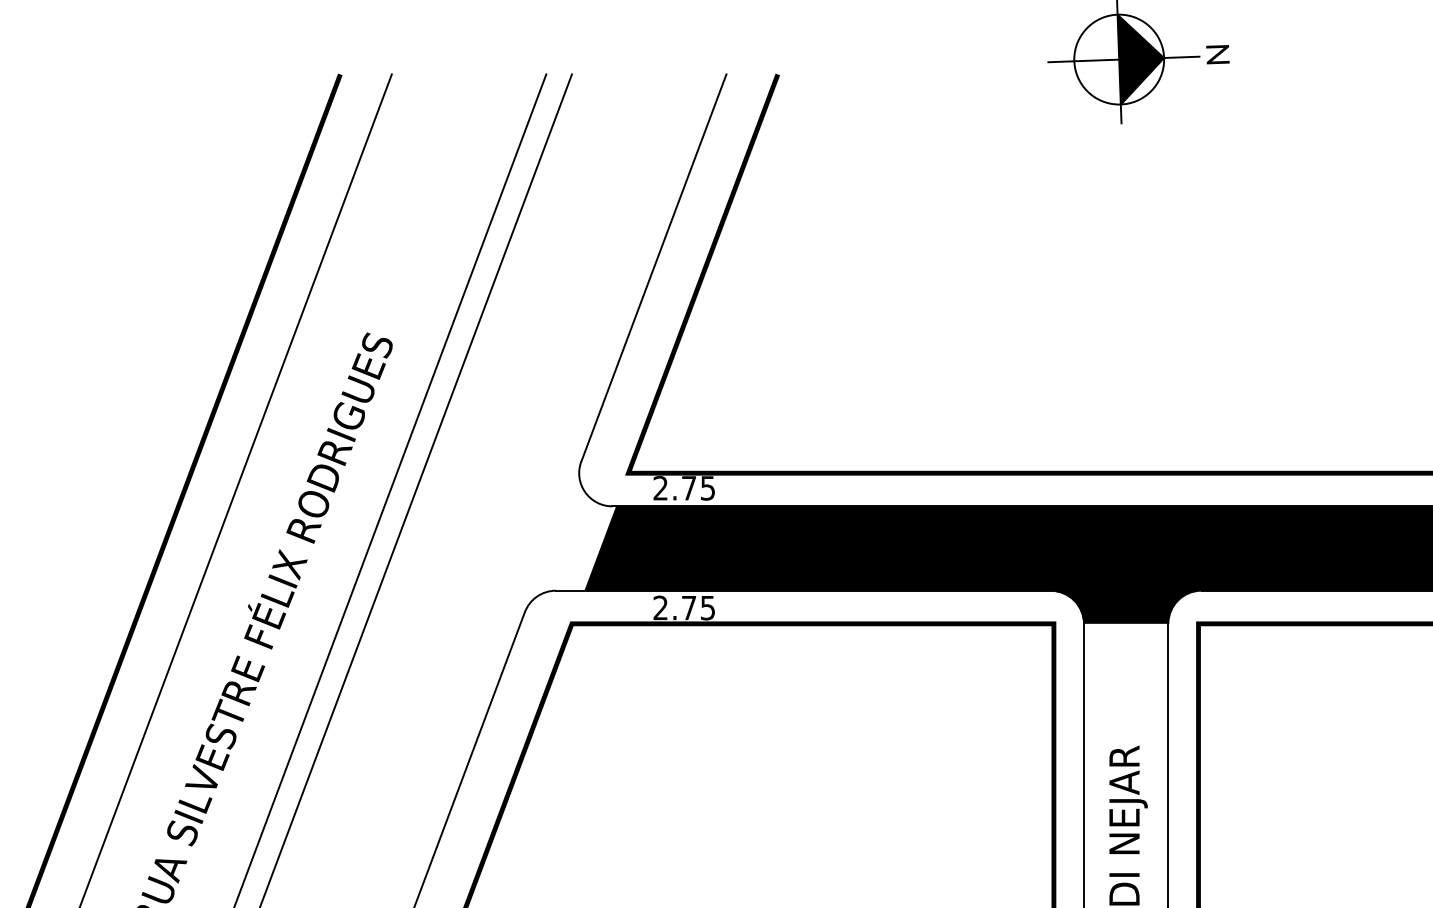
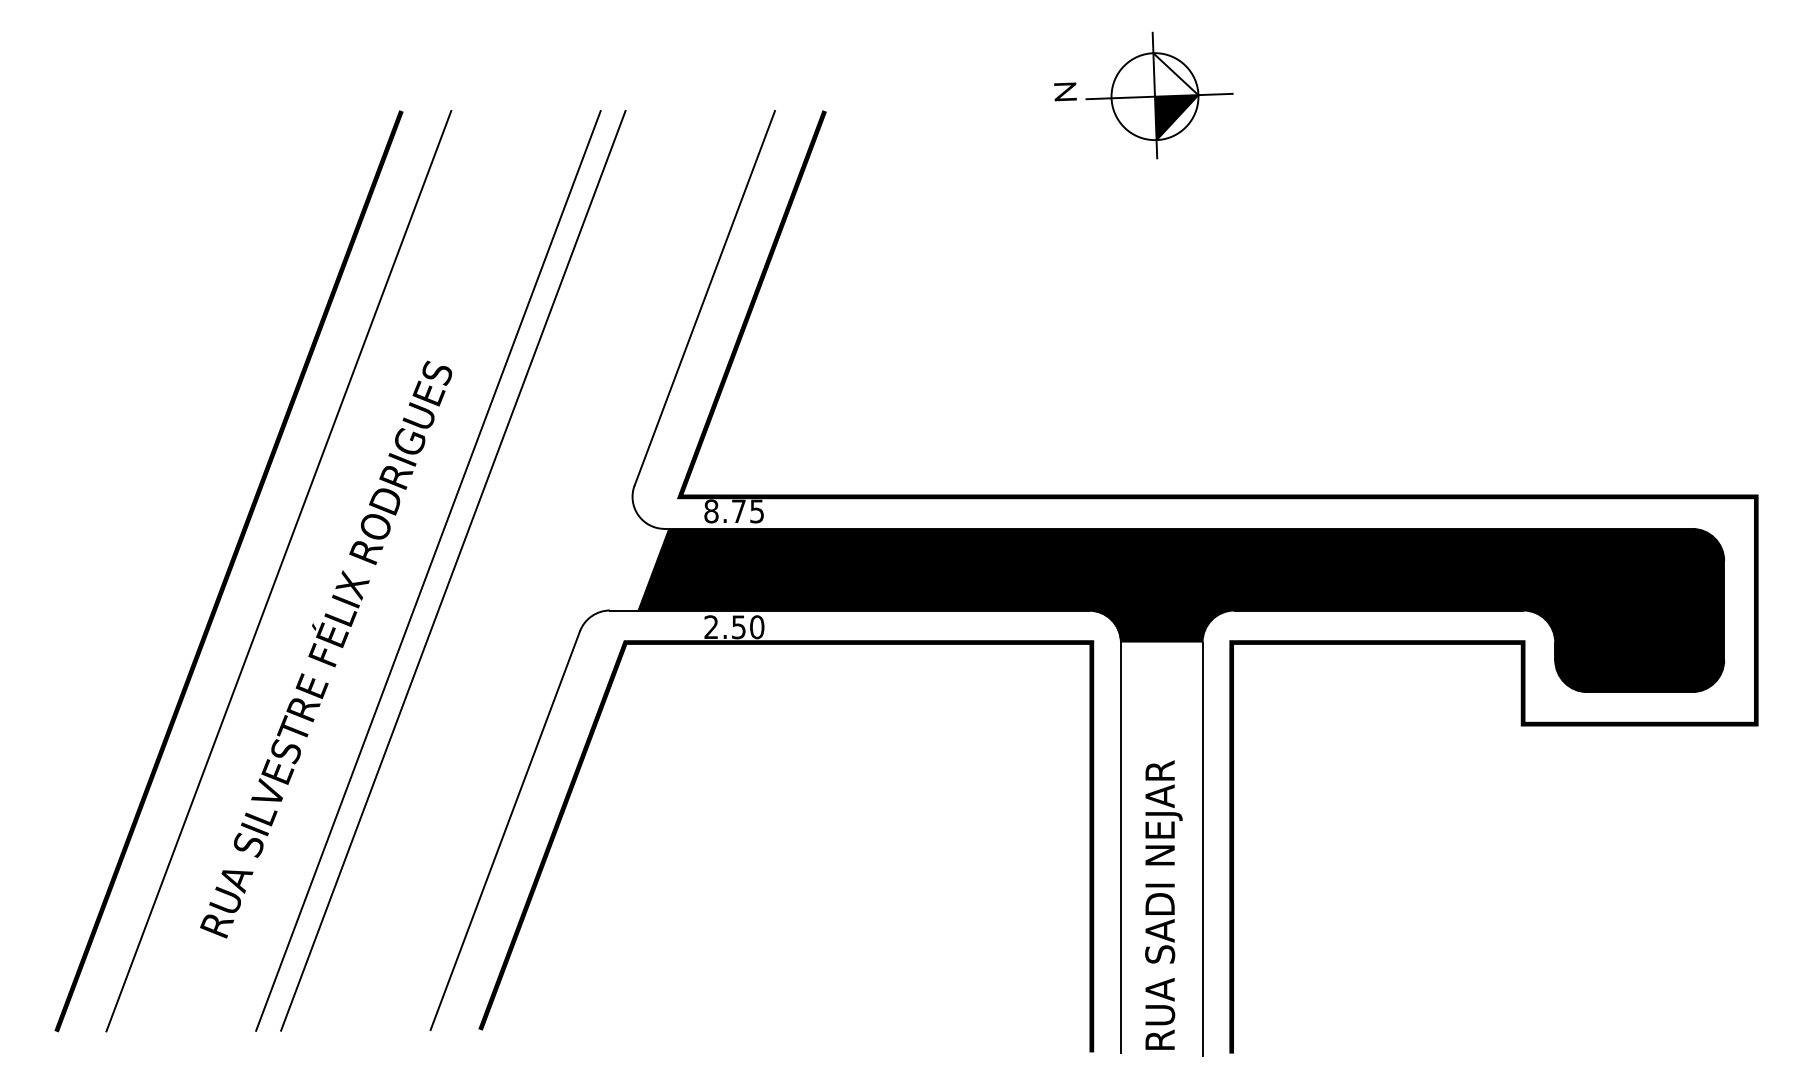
fill: (1140, 36) -> (1175, 74), removed
text: (1217, 54) -> (1065, 91), moved
text: (660, 488) -> (711, 511), 2.75 -> 8.75
text: (699, 608) -> (748, 627), 2.75 -> 2.50

